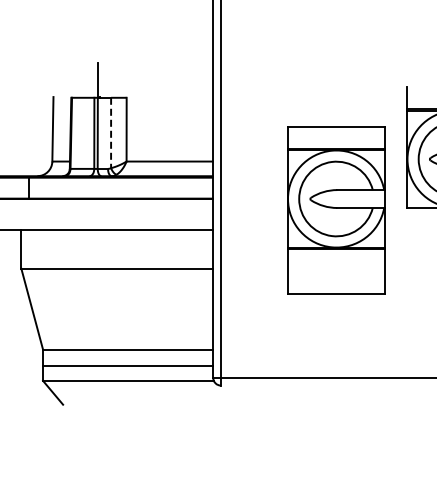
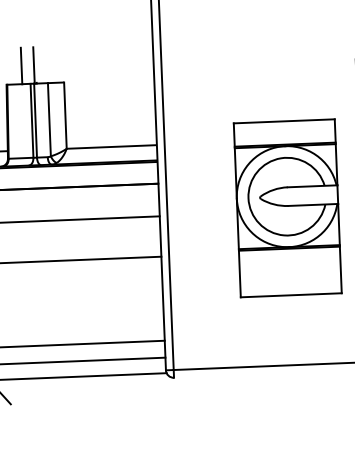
line: (86, 79) -> (21, 65), added
line: (111, 133) -> (49, 120), dashed -> solid
part: (336, 210) -> (287, 208), moved

